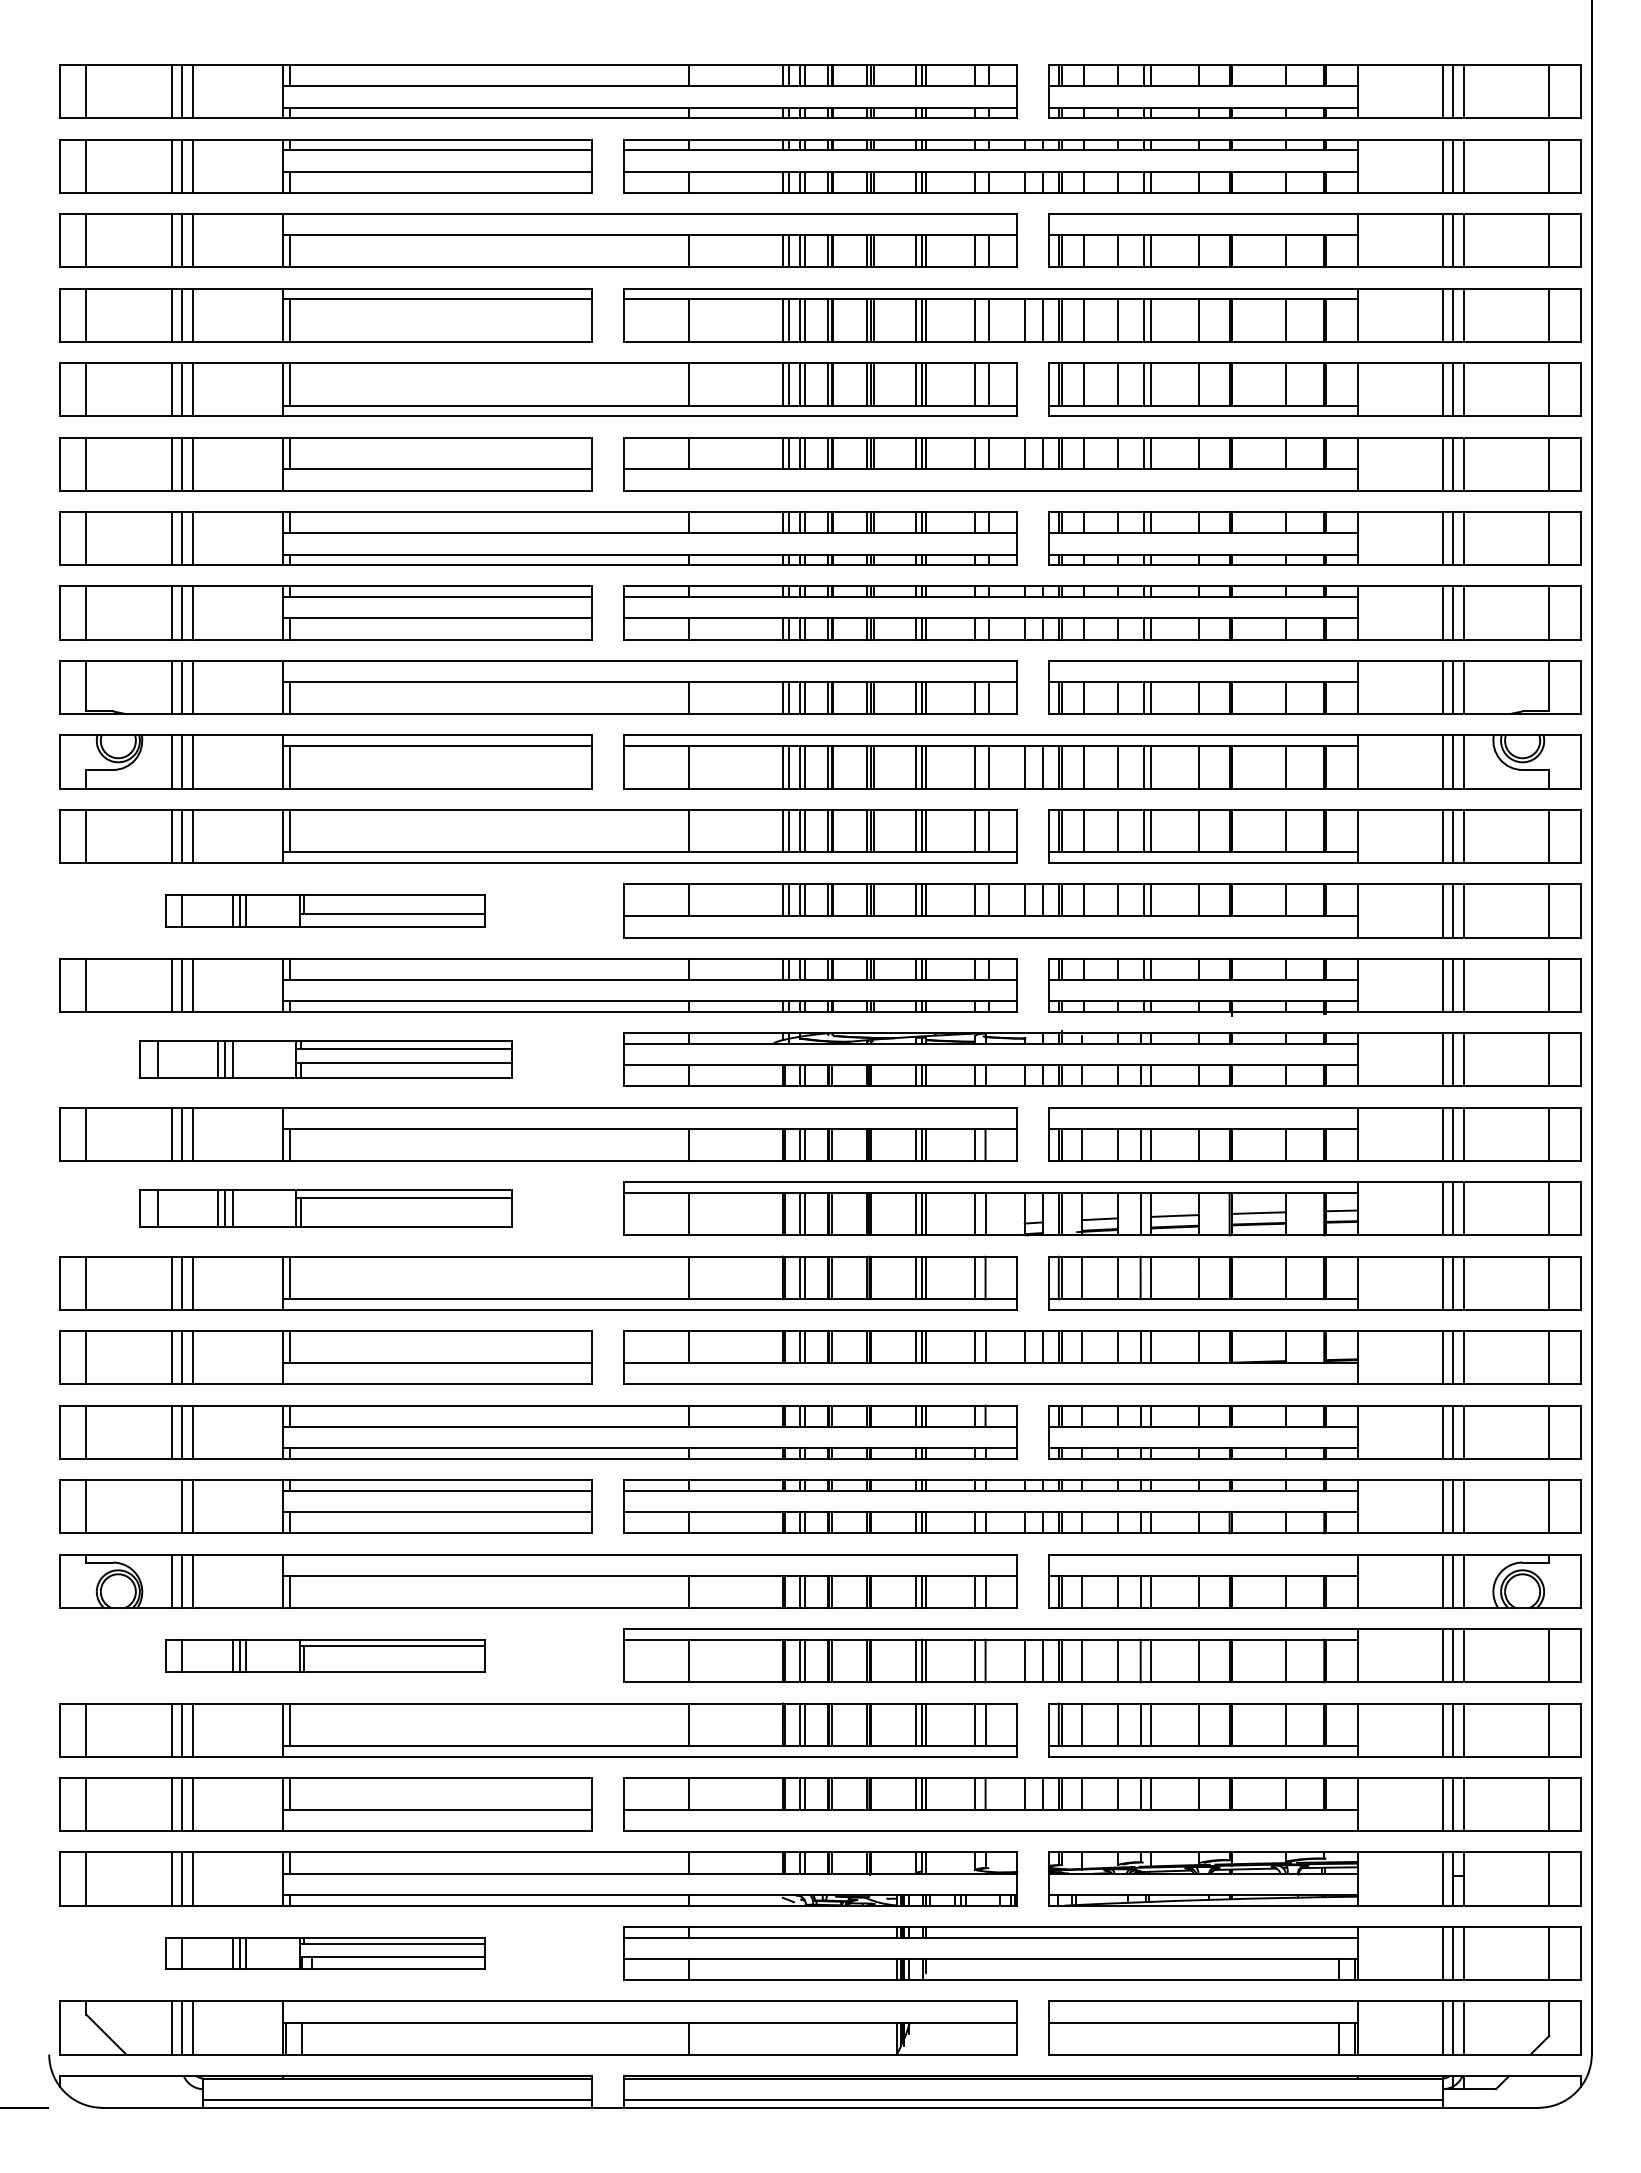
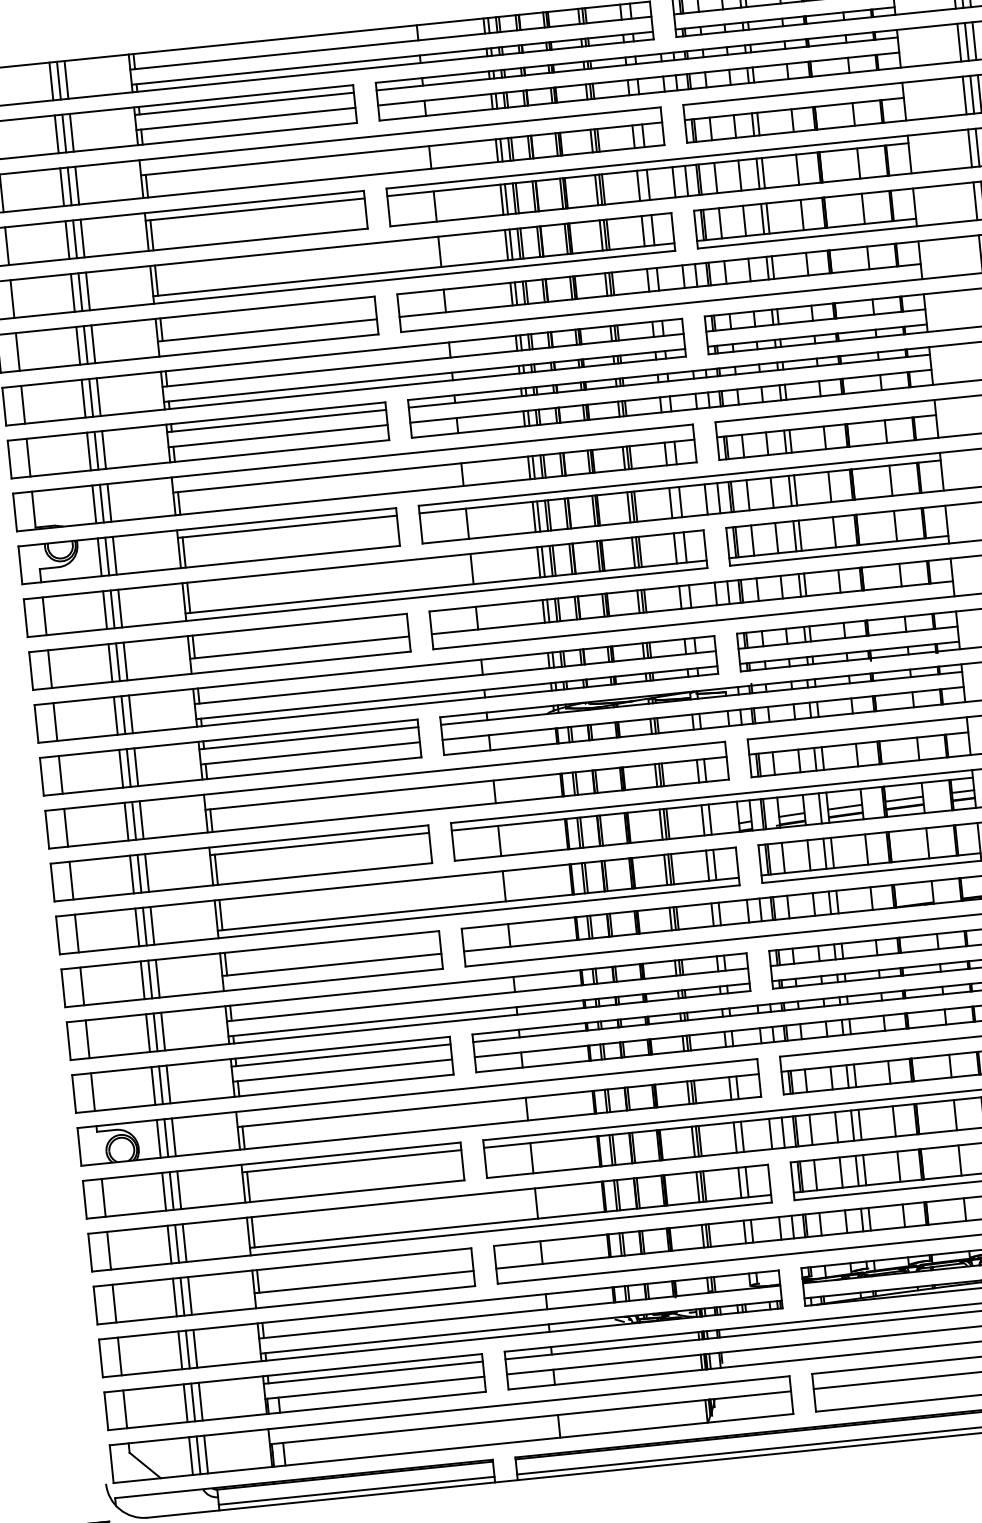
part: (325, 910) -> (219, 651), size x1.67
part: (325, 1059) -> (230, 757), size x1.43
part: (325, 1208) -> (241, 863), size x1.43
line: (171, 1506) -> (153, 1085), added
part: (325, 1655) -> (273, 1180), size x1.67
part: (325, 1953) -> (294, 1392), size x1.67

